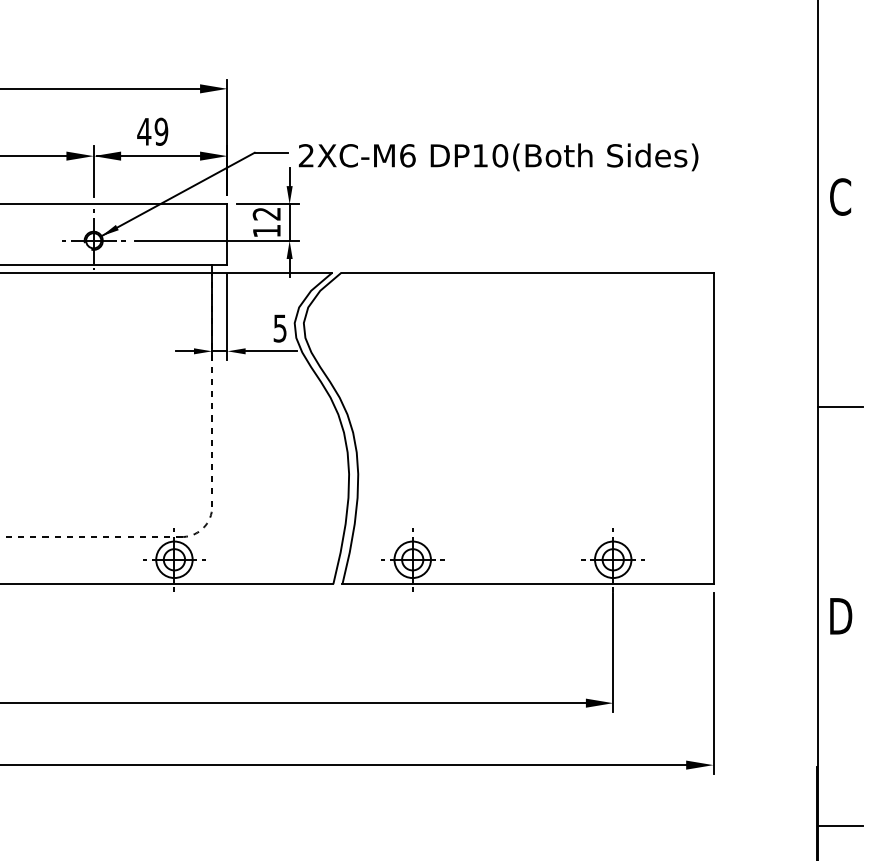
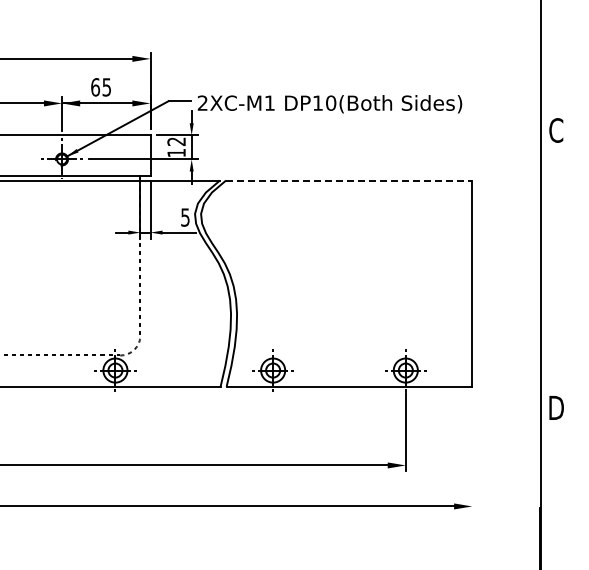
text: (151, 132) -> (100, 87), 49 -> 65
text: (407, 154) -> (269, 102), 2XC-M6 -> 2XC-M1
line: (528, 272) -> (349, 180), solid -> dashed
line: (840, 407) -> (556, 269), removed
line: (713, 683) -> (472, 452), removed
line: (840, 825) -> (556, 546), removed

